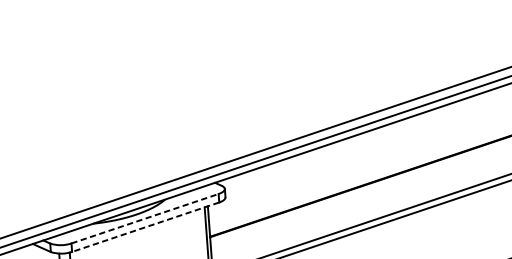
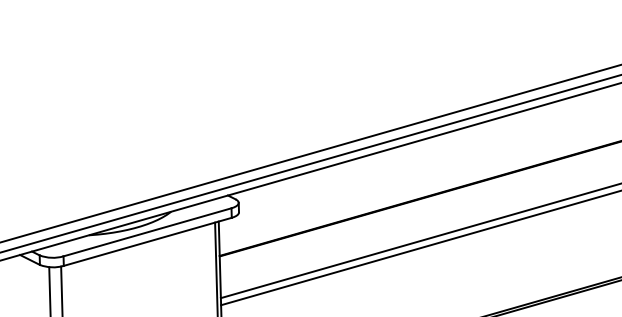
line: (145, 218) -> (148, 232), dashed -> solid
line: (145, 227) -> (147, 242), dashed -> solid

